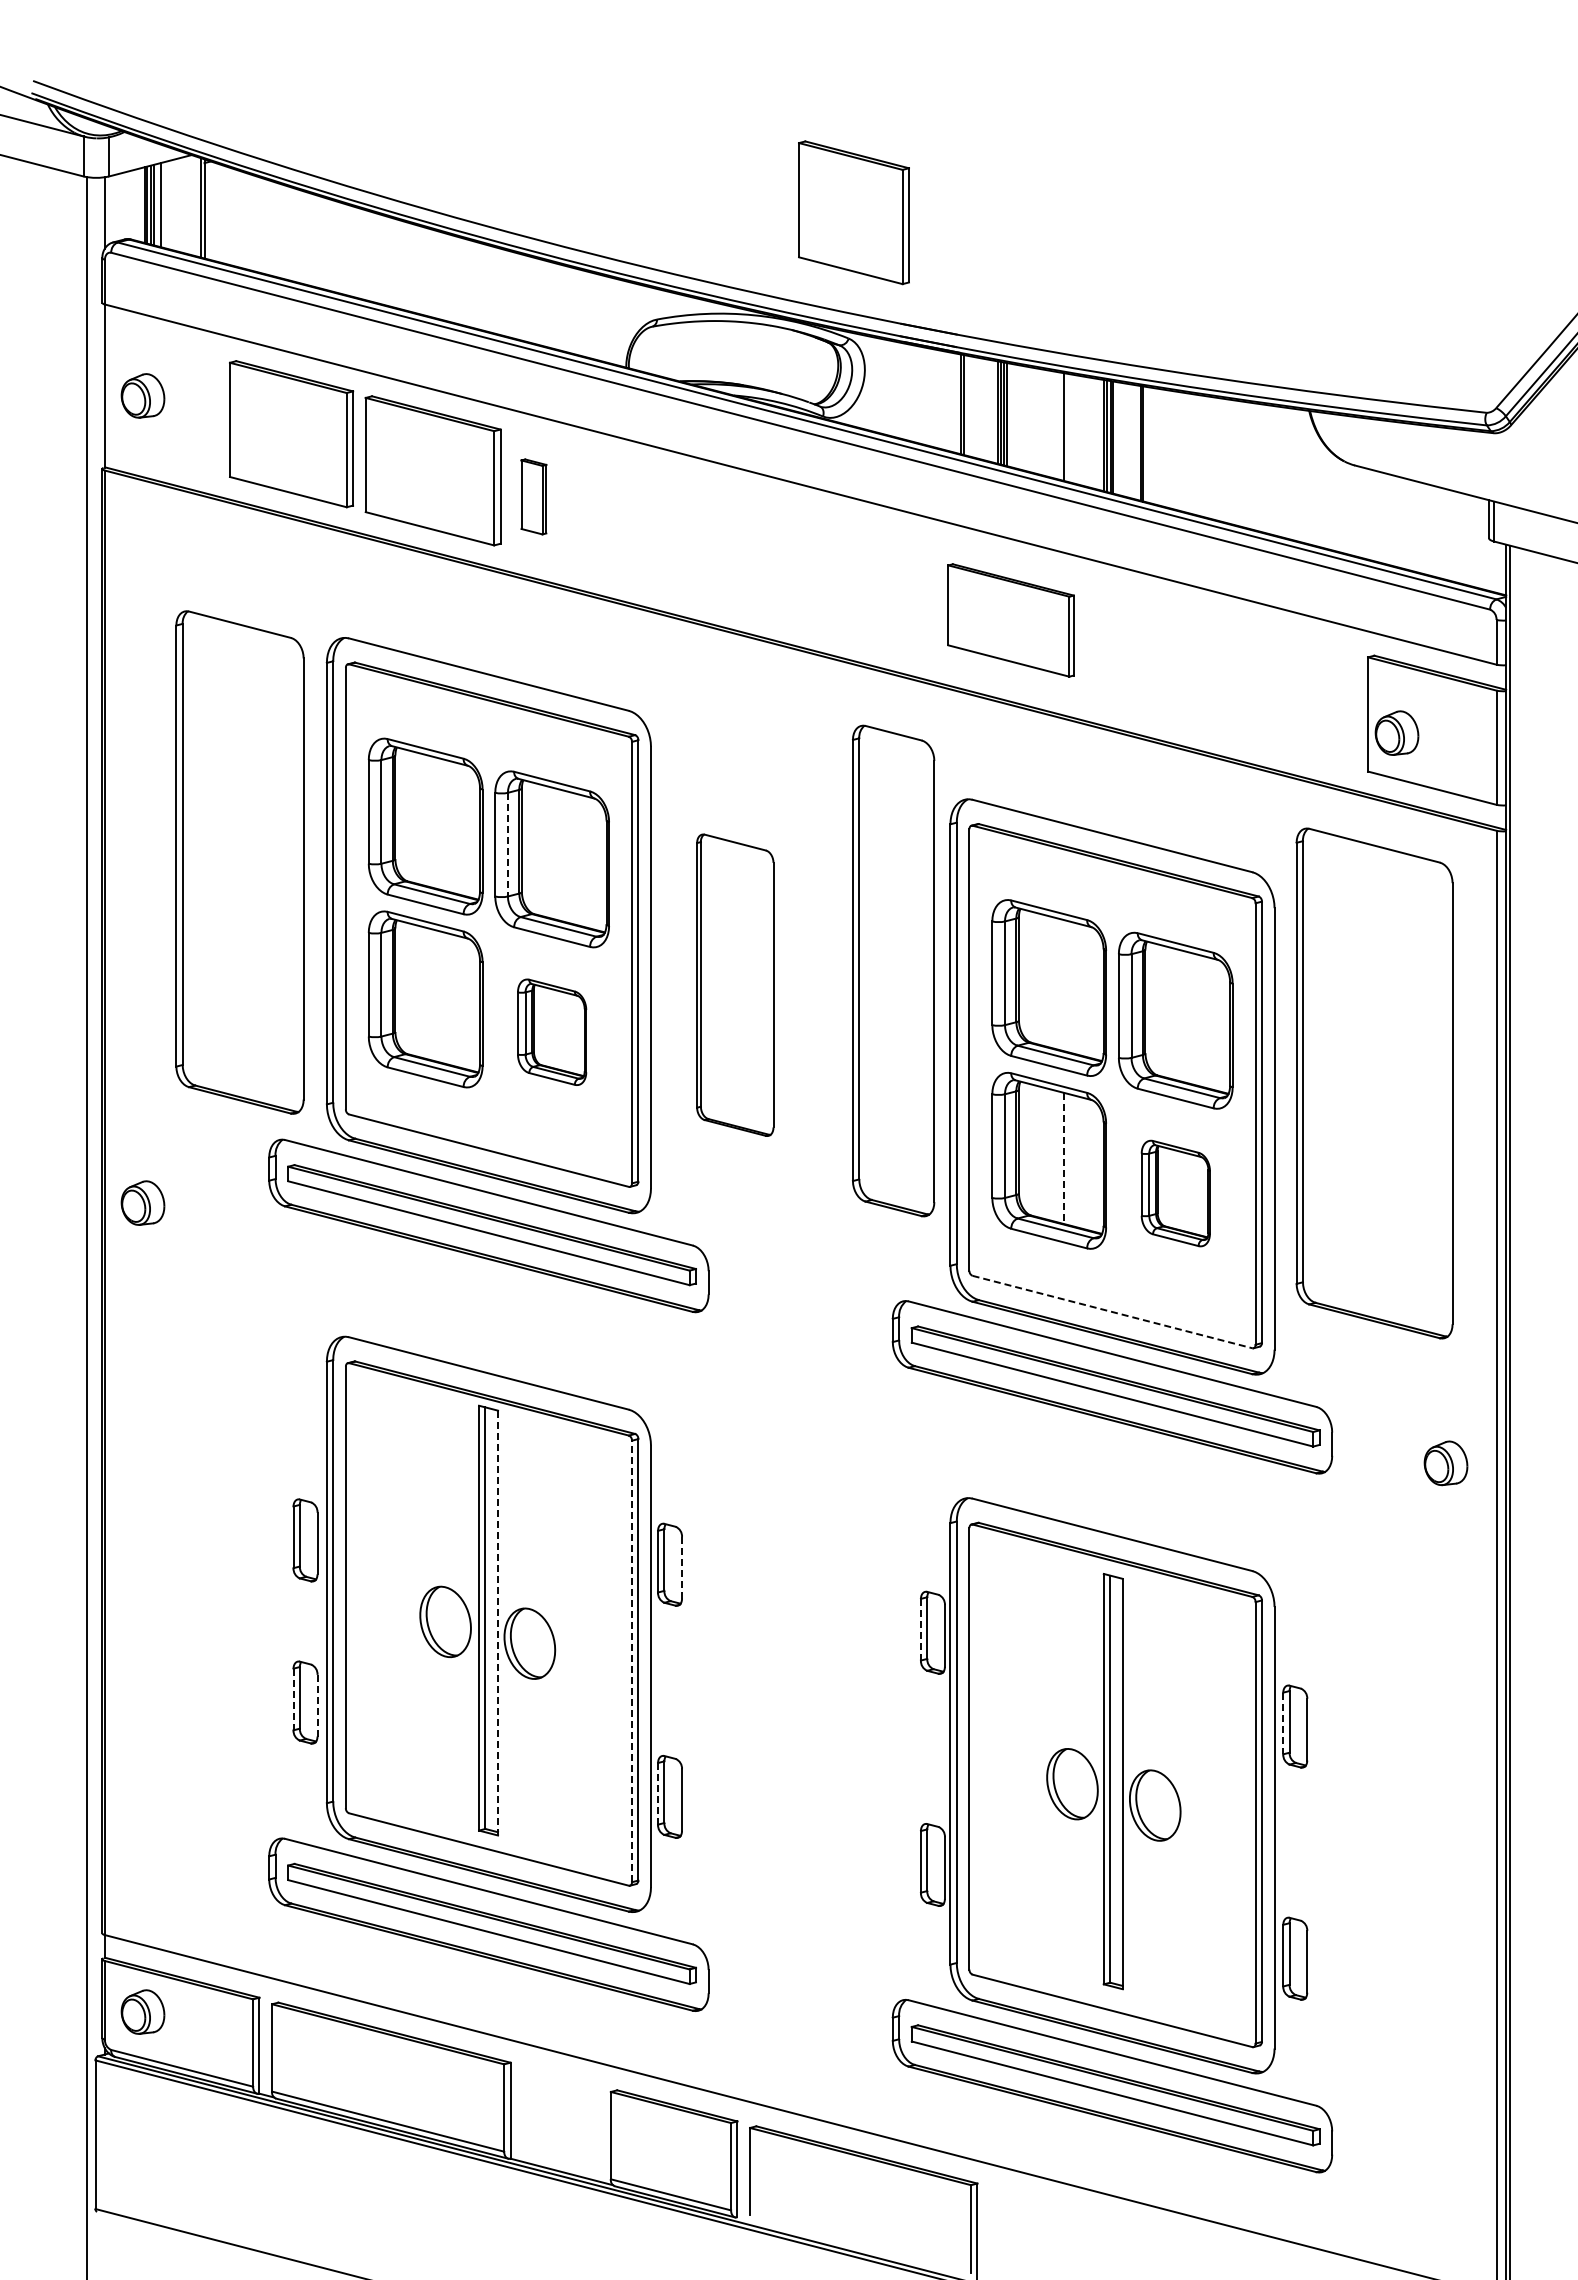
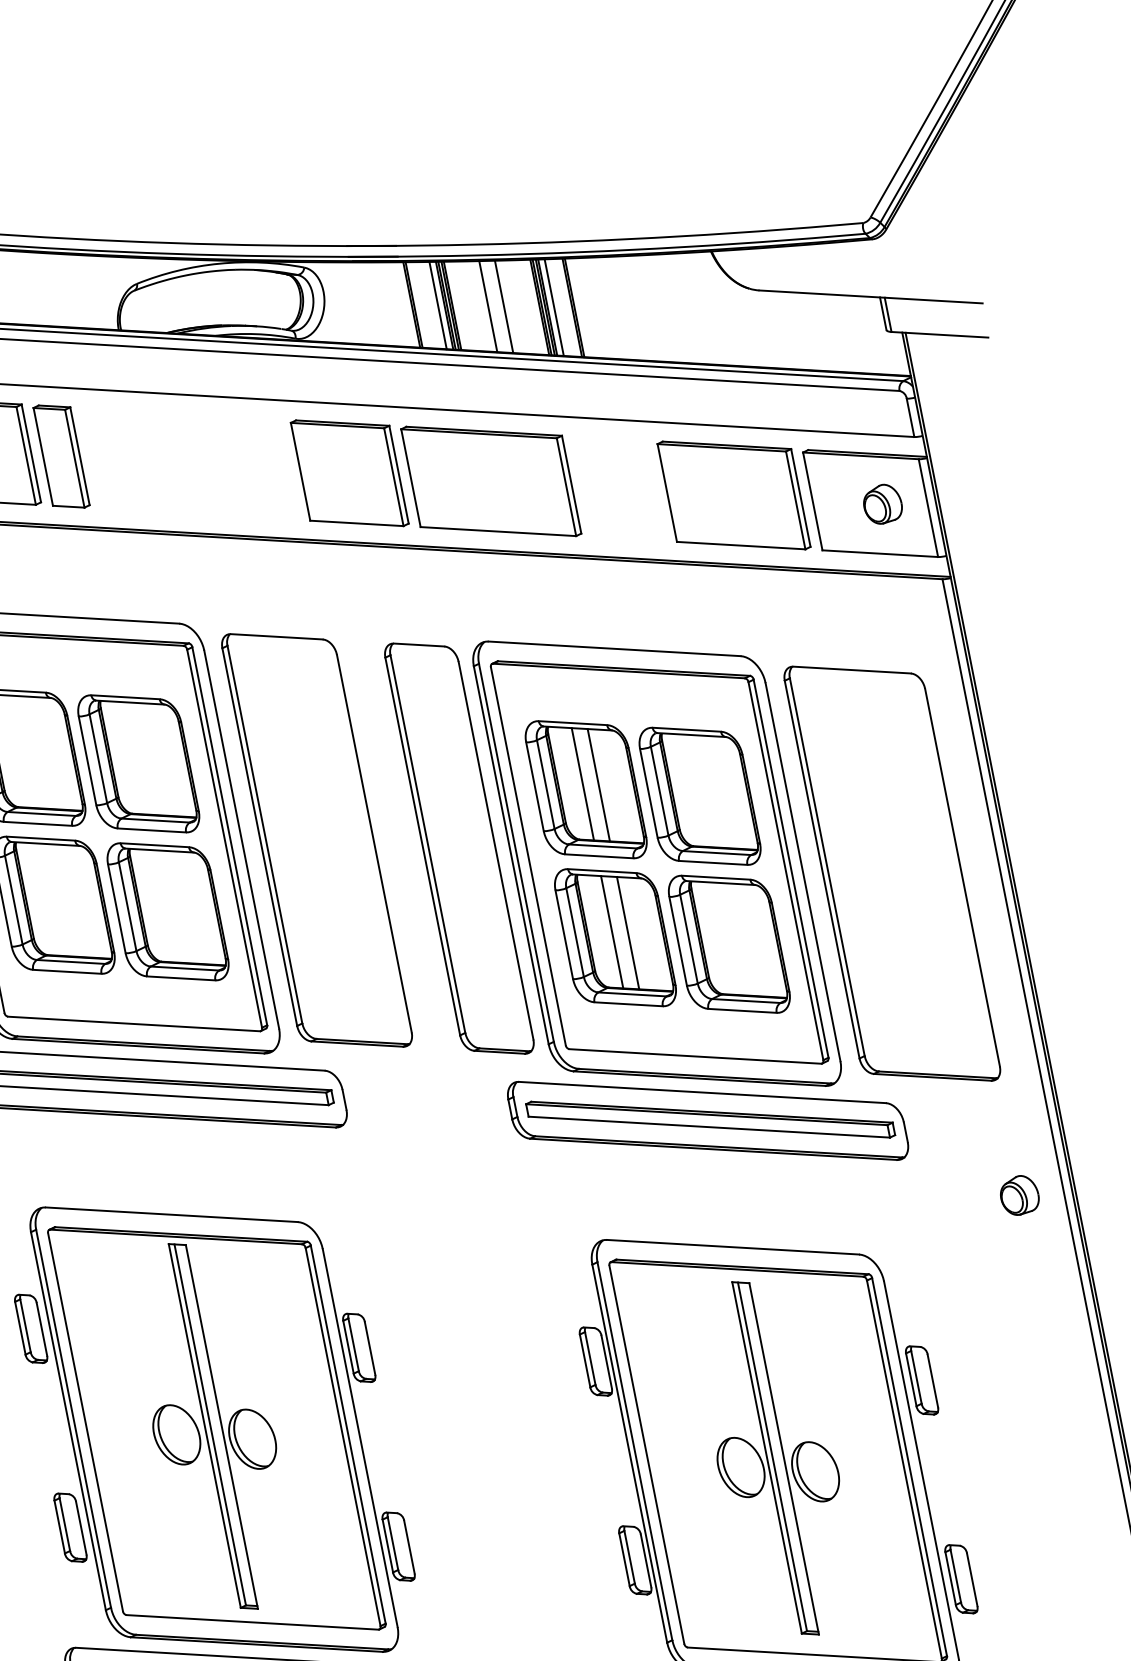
part: (853, 212) -> (349, 473), moved
line: (990, 410) -> (437, 305), added
line: (1046, 423) -> (488, 306), added
line: (1120, 438) -> (554, 307), added
part: (533, 496) -> (61, 456), size x1.67
part: (1010, 620) -> (490, 481), size x1.43
part: (1280, 689) -> (733, 494), added
part: (1396, 732) -> (882, 503), moved
line: (507, 844) -> (97, 758), dashed -> solid
part: (893, 970) -> (459, 848), moved
line: (1046, 980) -> (582, 783), added
part: (734, 985) -> (316, 840), size x1.67
line: (1064, 985) -> (598, 784), added
part: (551, 1032) -> (167, 912), size x1.67
part: (1374, 1083) -> (892, 873), moved
line: (1046, 1153) -> (611, 931), added
line: (1064, 1158) -> (628, 933), dashed -> solid
part: (1175, 1193) -> (729, 944), size x1.67
line: (1112, 1312) -> (695, 1056), dashed -> solid
part: (1445, 1463) -> (1019, 1195), moved
part: (305, 1540) -> (31, 1328), moved
line: (682, 1567) -> (370, 1348), dashed -> solid
line: (498, 1623) -> (222, 1427), dashed -> solid
line: (920, 1629) -> (584, 1360), dashed -> solid
line: (632, 1661) -> (343, 1437), dashed -> solid
line: (293, 1699) -> (59, 1527), dashed -> solid
line: (317, 1705) -> (81, 1528), dashed -> solid
line: (1283, 1723) -> (911, 1379), dashed -> solid
line: (658, 1793) -> (388, 1545), dashed -> solid

